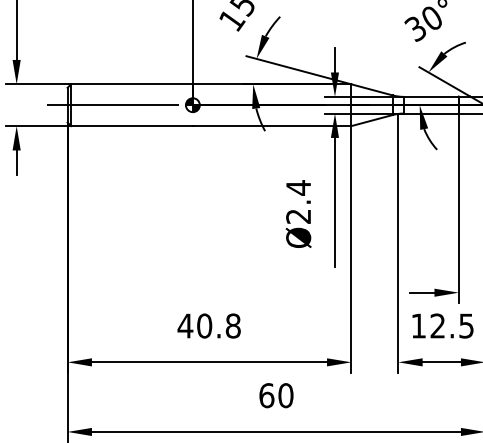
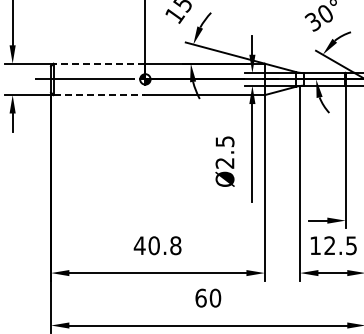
line: (131, 84) -> (99, 63), solid -> dashed
line: (131, 126) -> (99, 95), solid -> dashed
text: (297, 187) -> (224, 141), Ø2.4 -> Ø2.5

